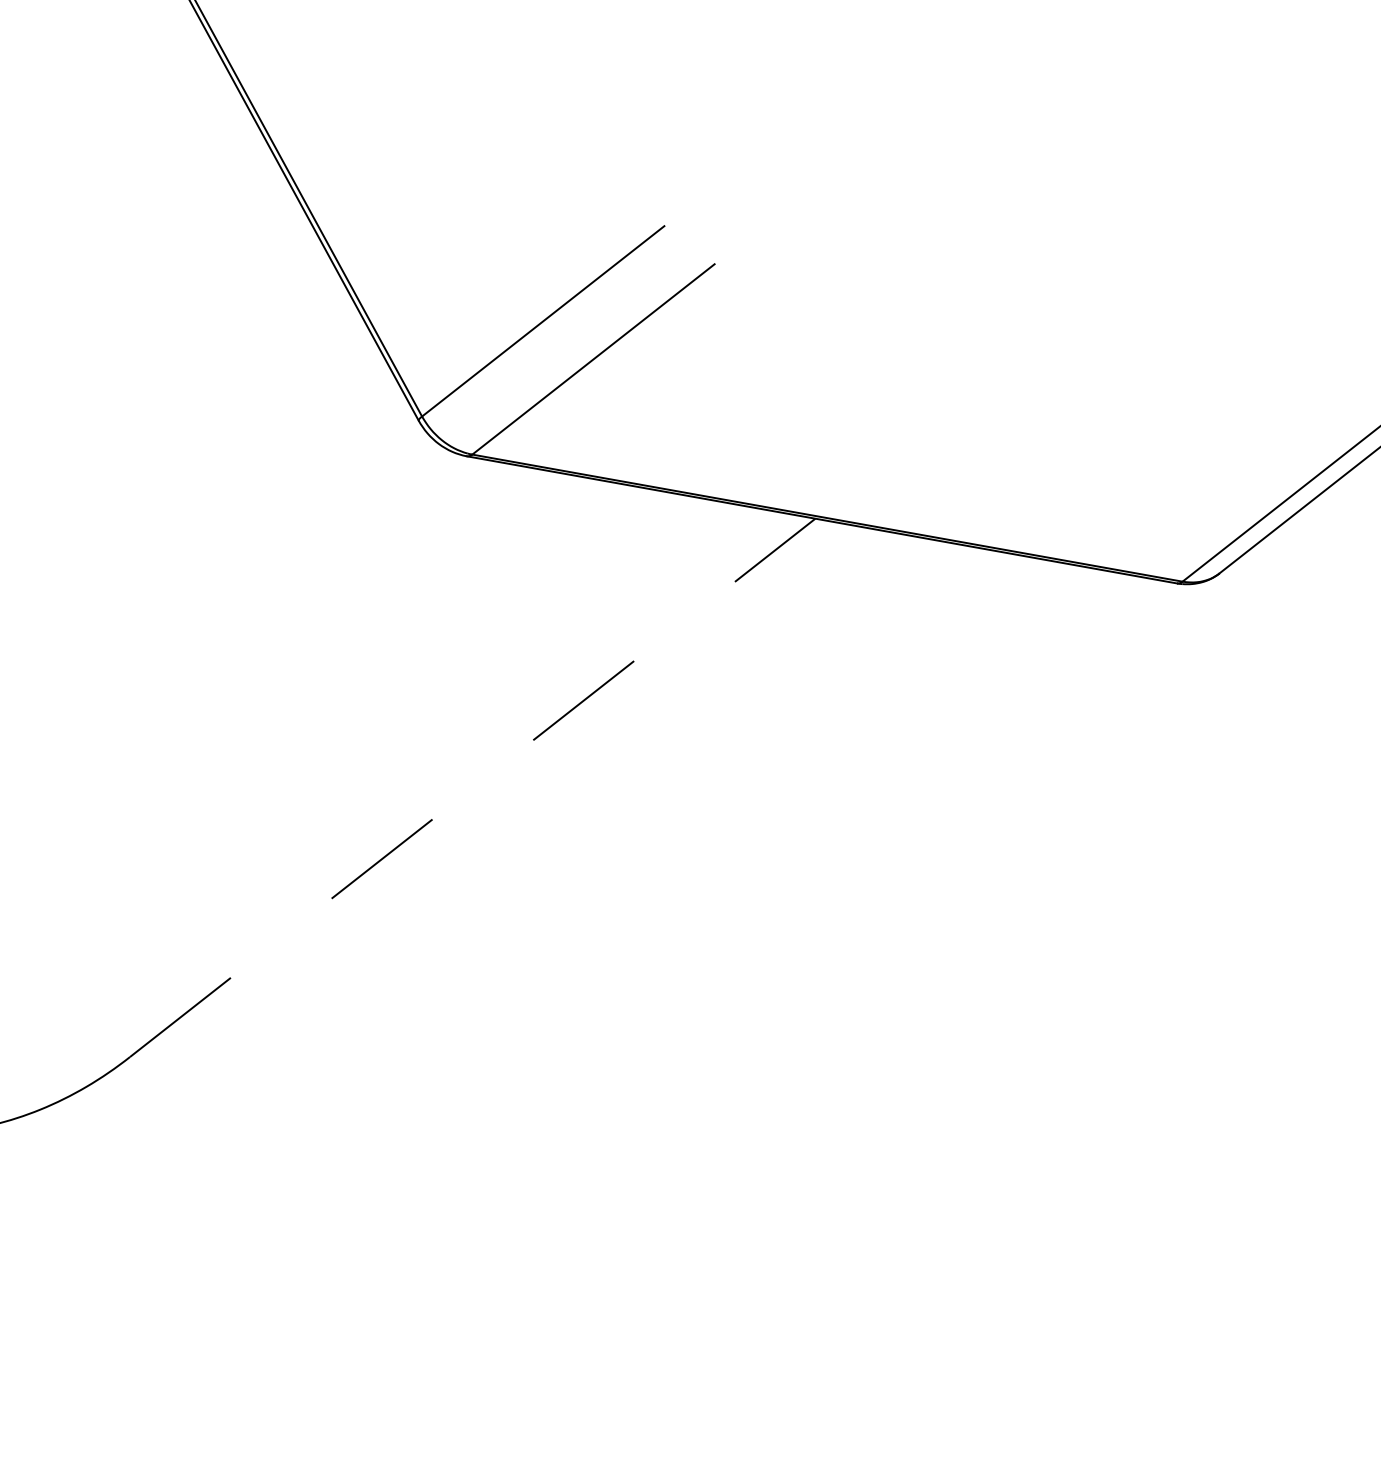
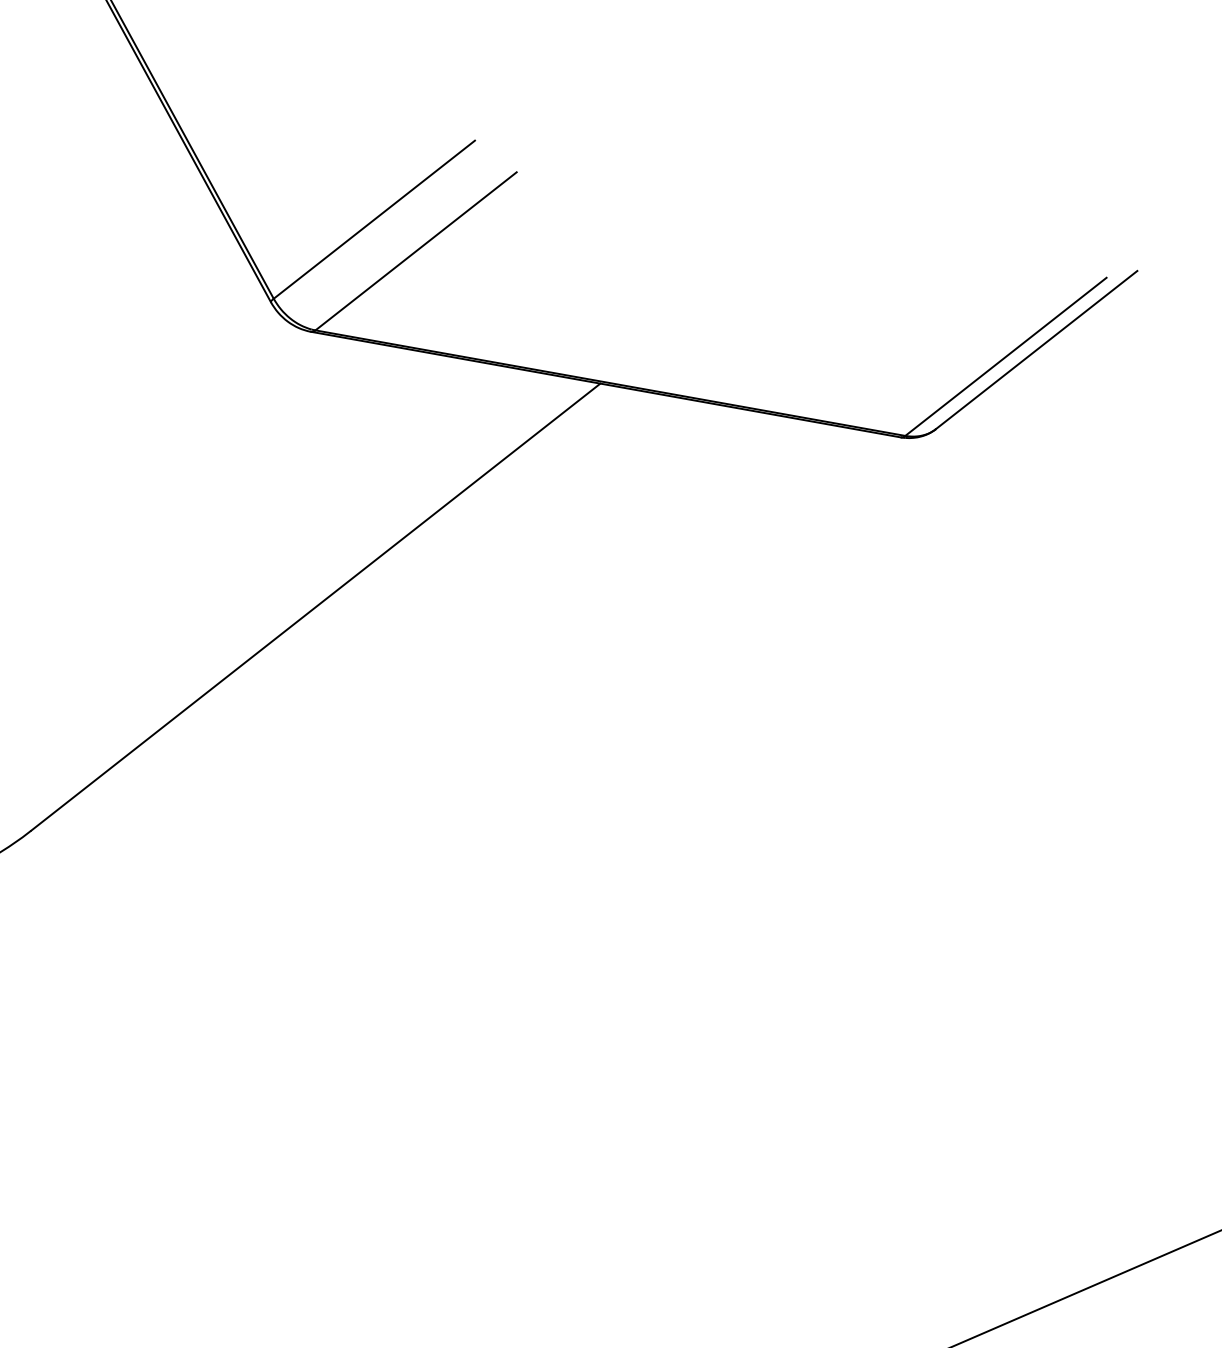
line: (472, 788) -> (315, 607), dashed -> solid

